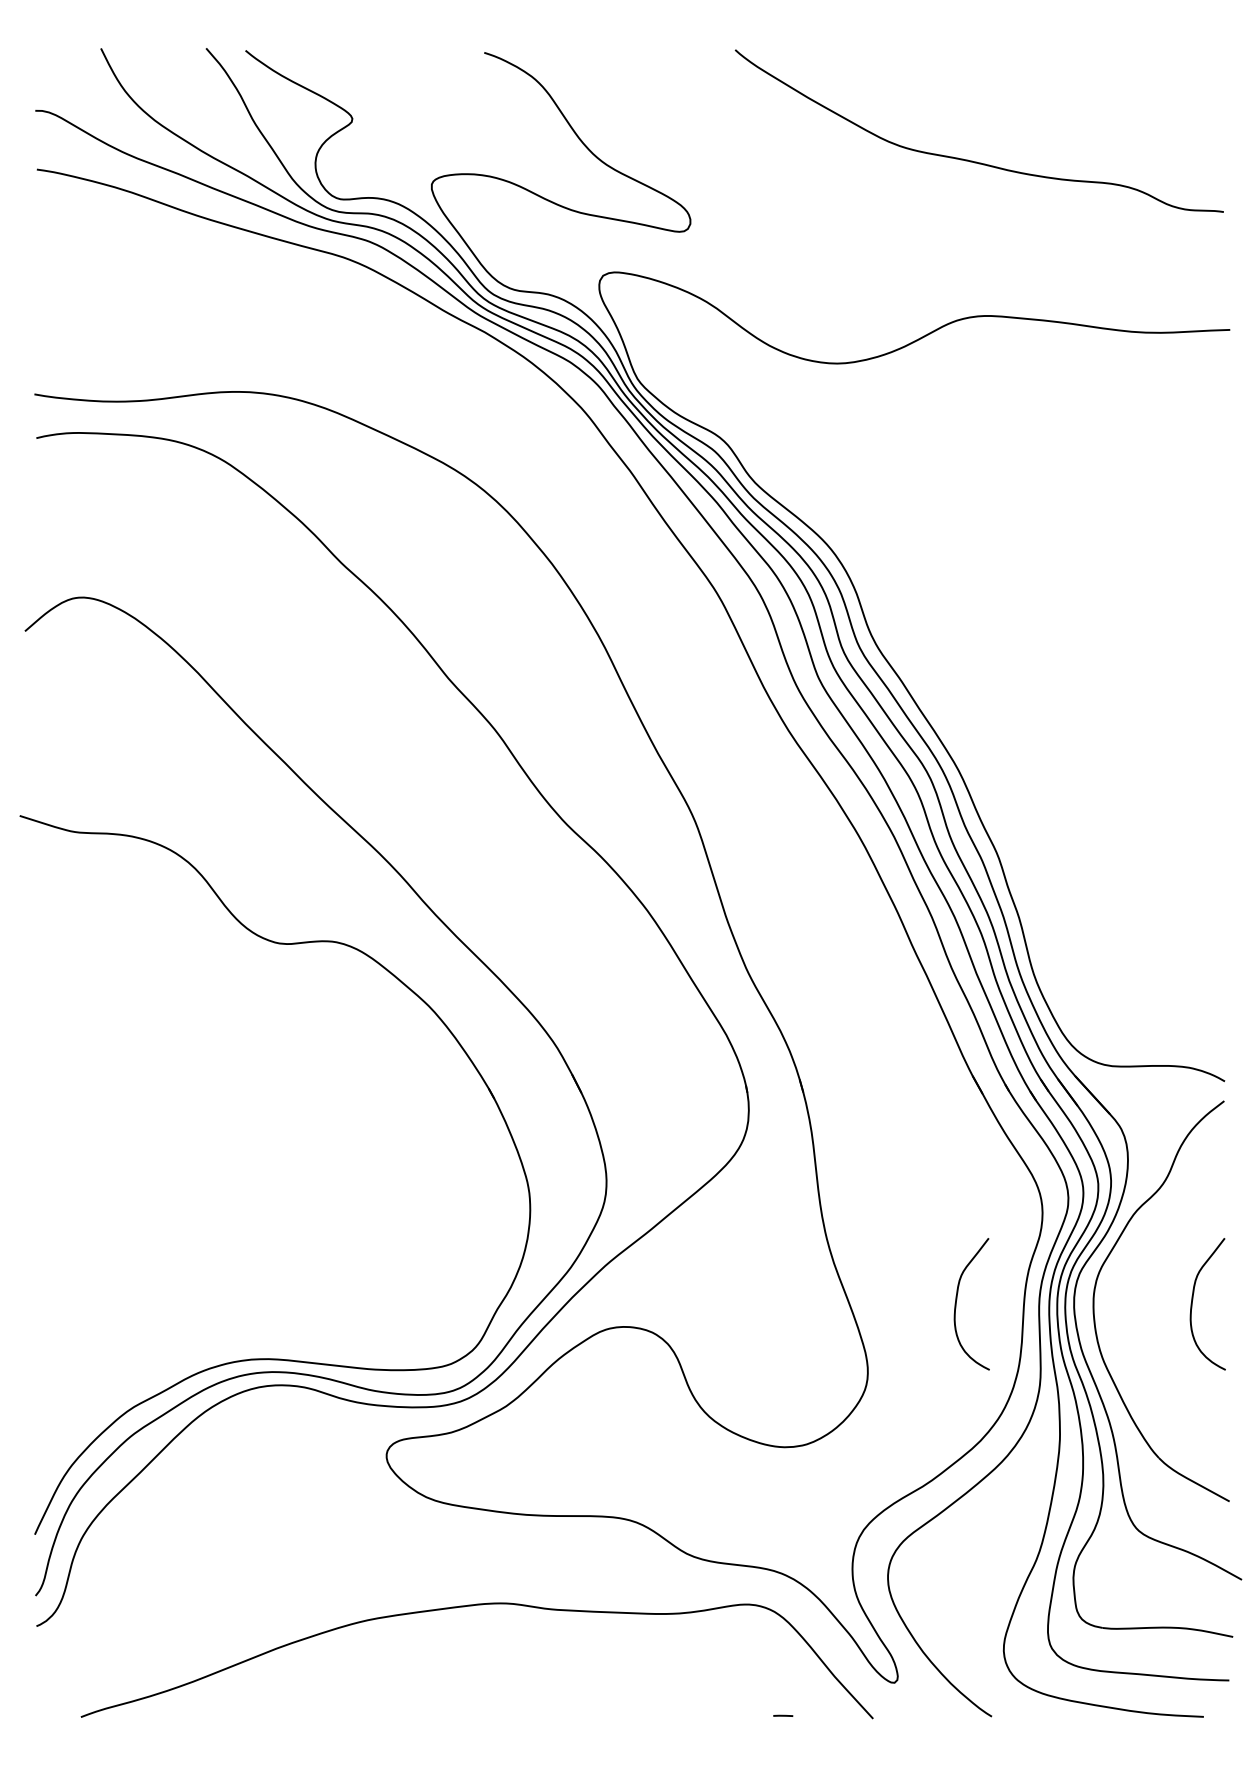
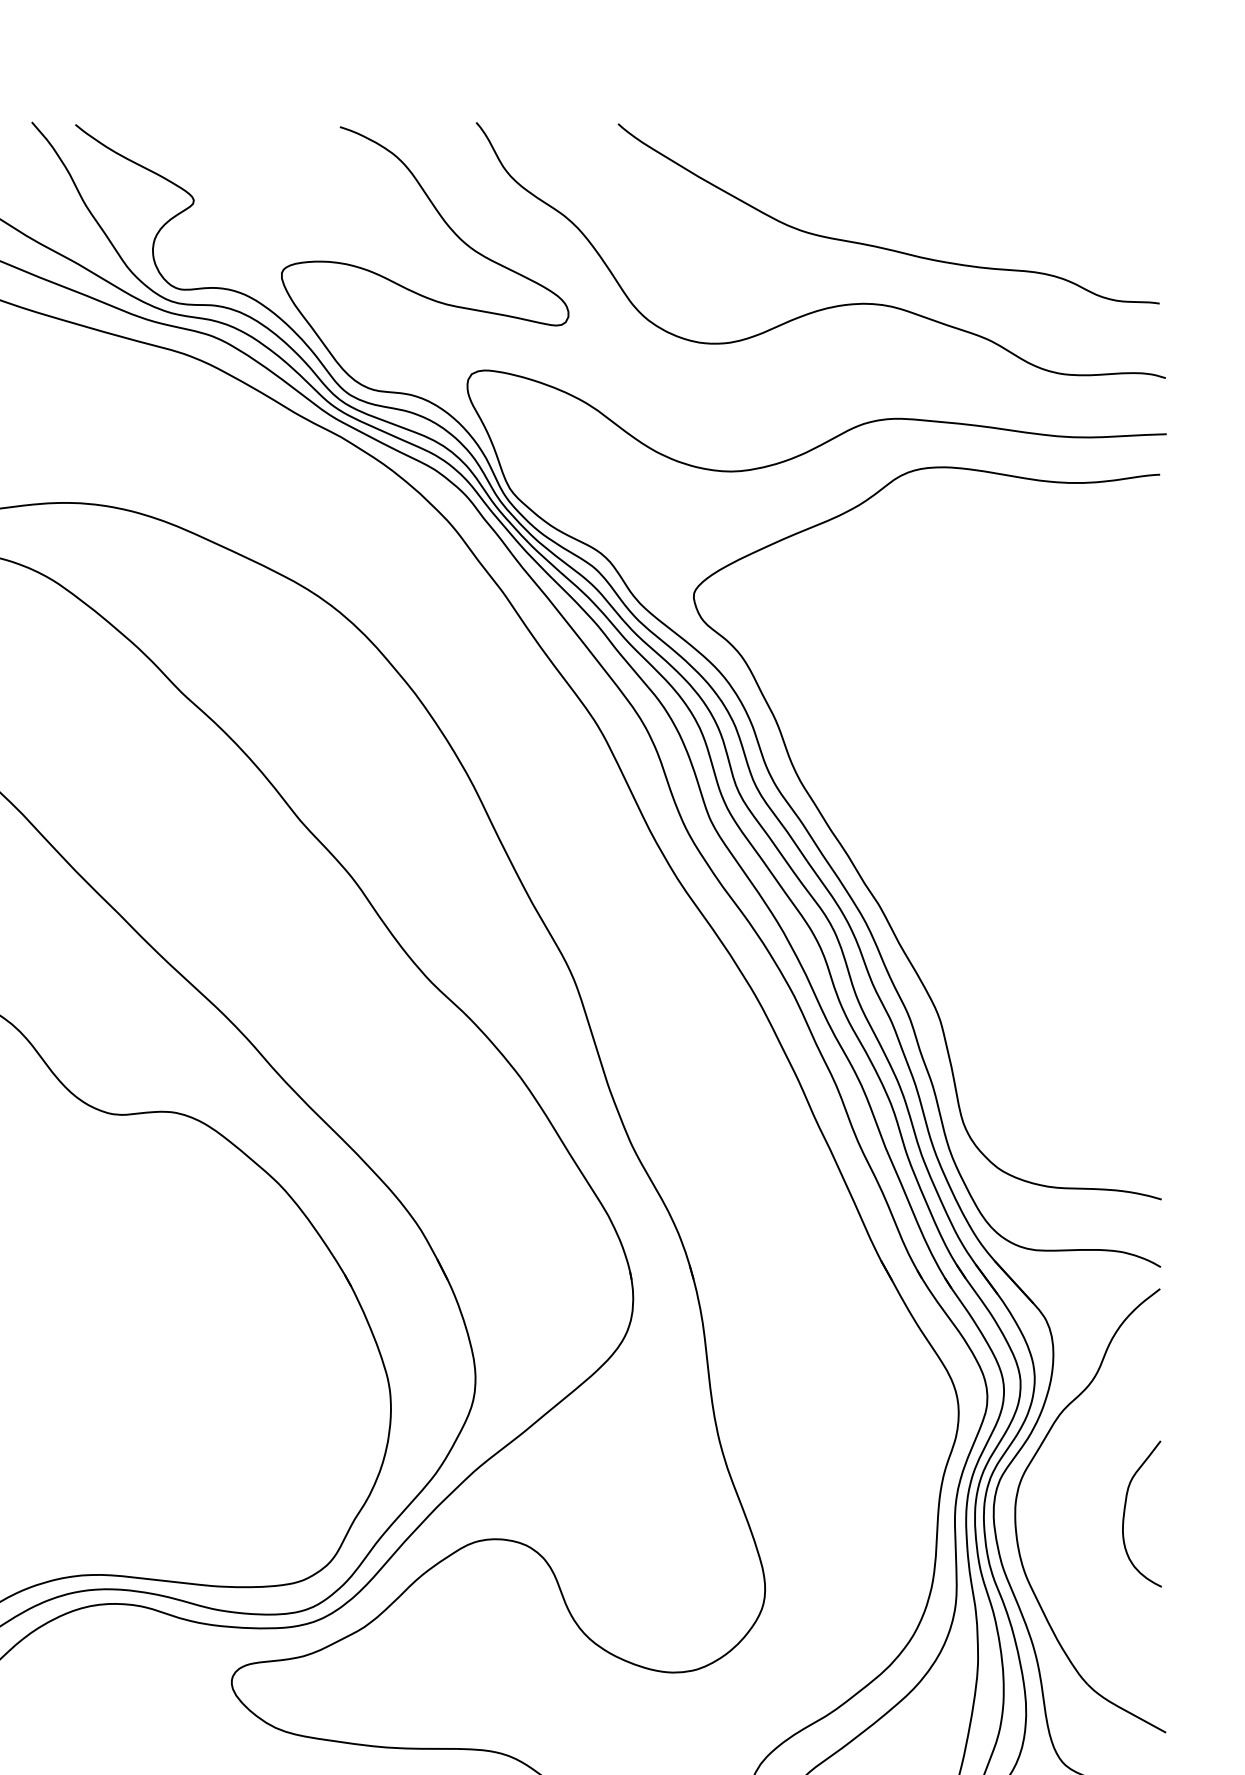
curve: (926, 214) -> (830, 306), added
curve: (954, 727) -> (861, 874), added
curve: (957, 1299) -> (864, 1508), removed

